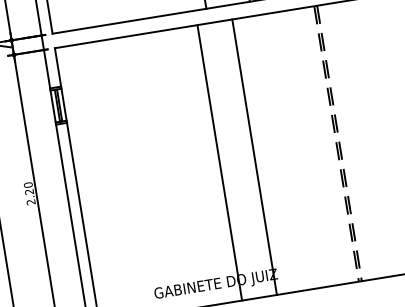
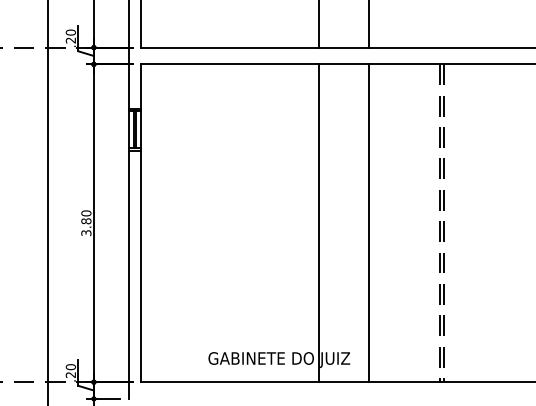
line: (254, 157) -> (368, 223), moved
line: (219, 163) -> (318, 223), moved
text: (30, 196) -> (86, 226), 2.20 -> 3.80

